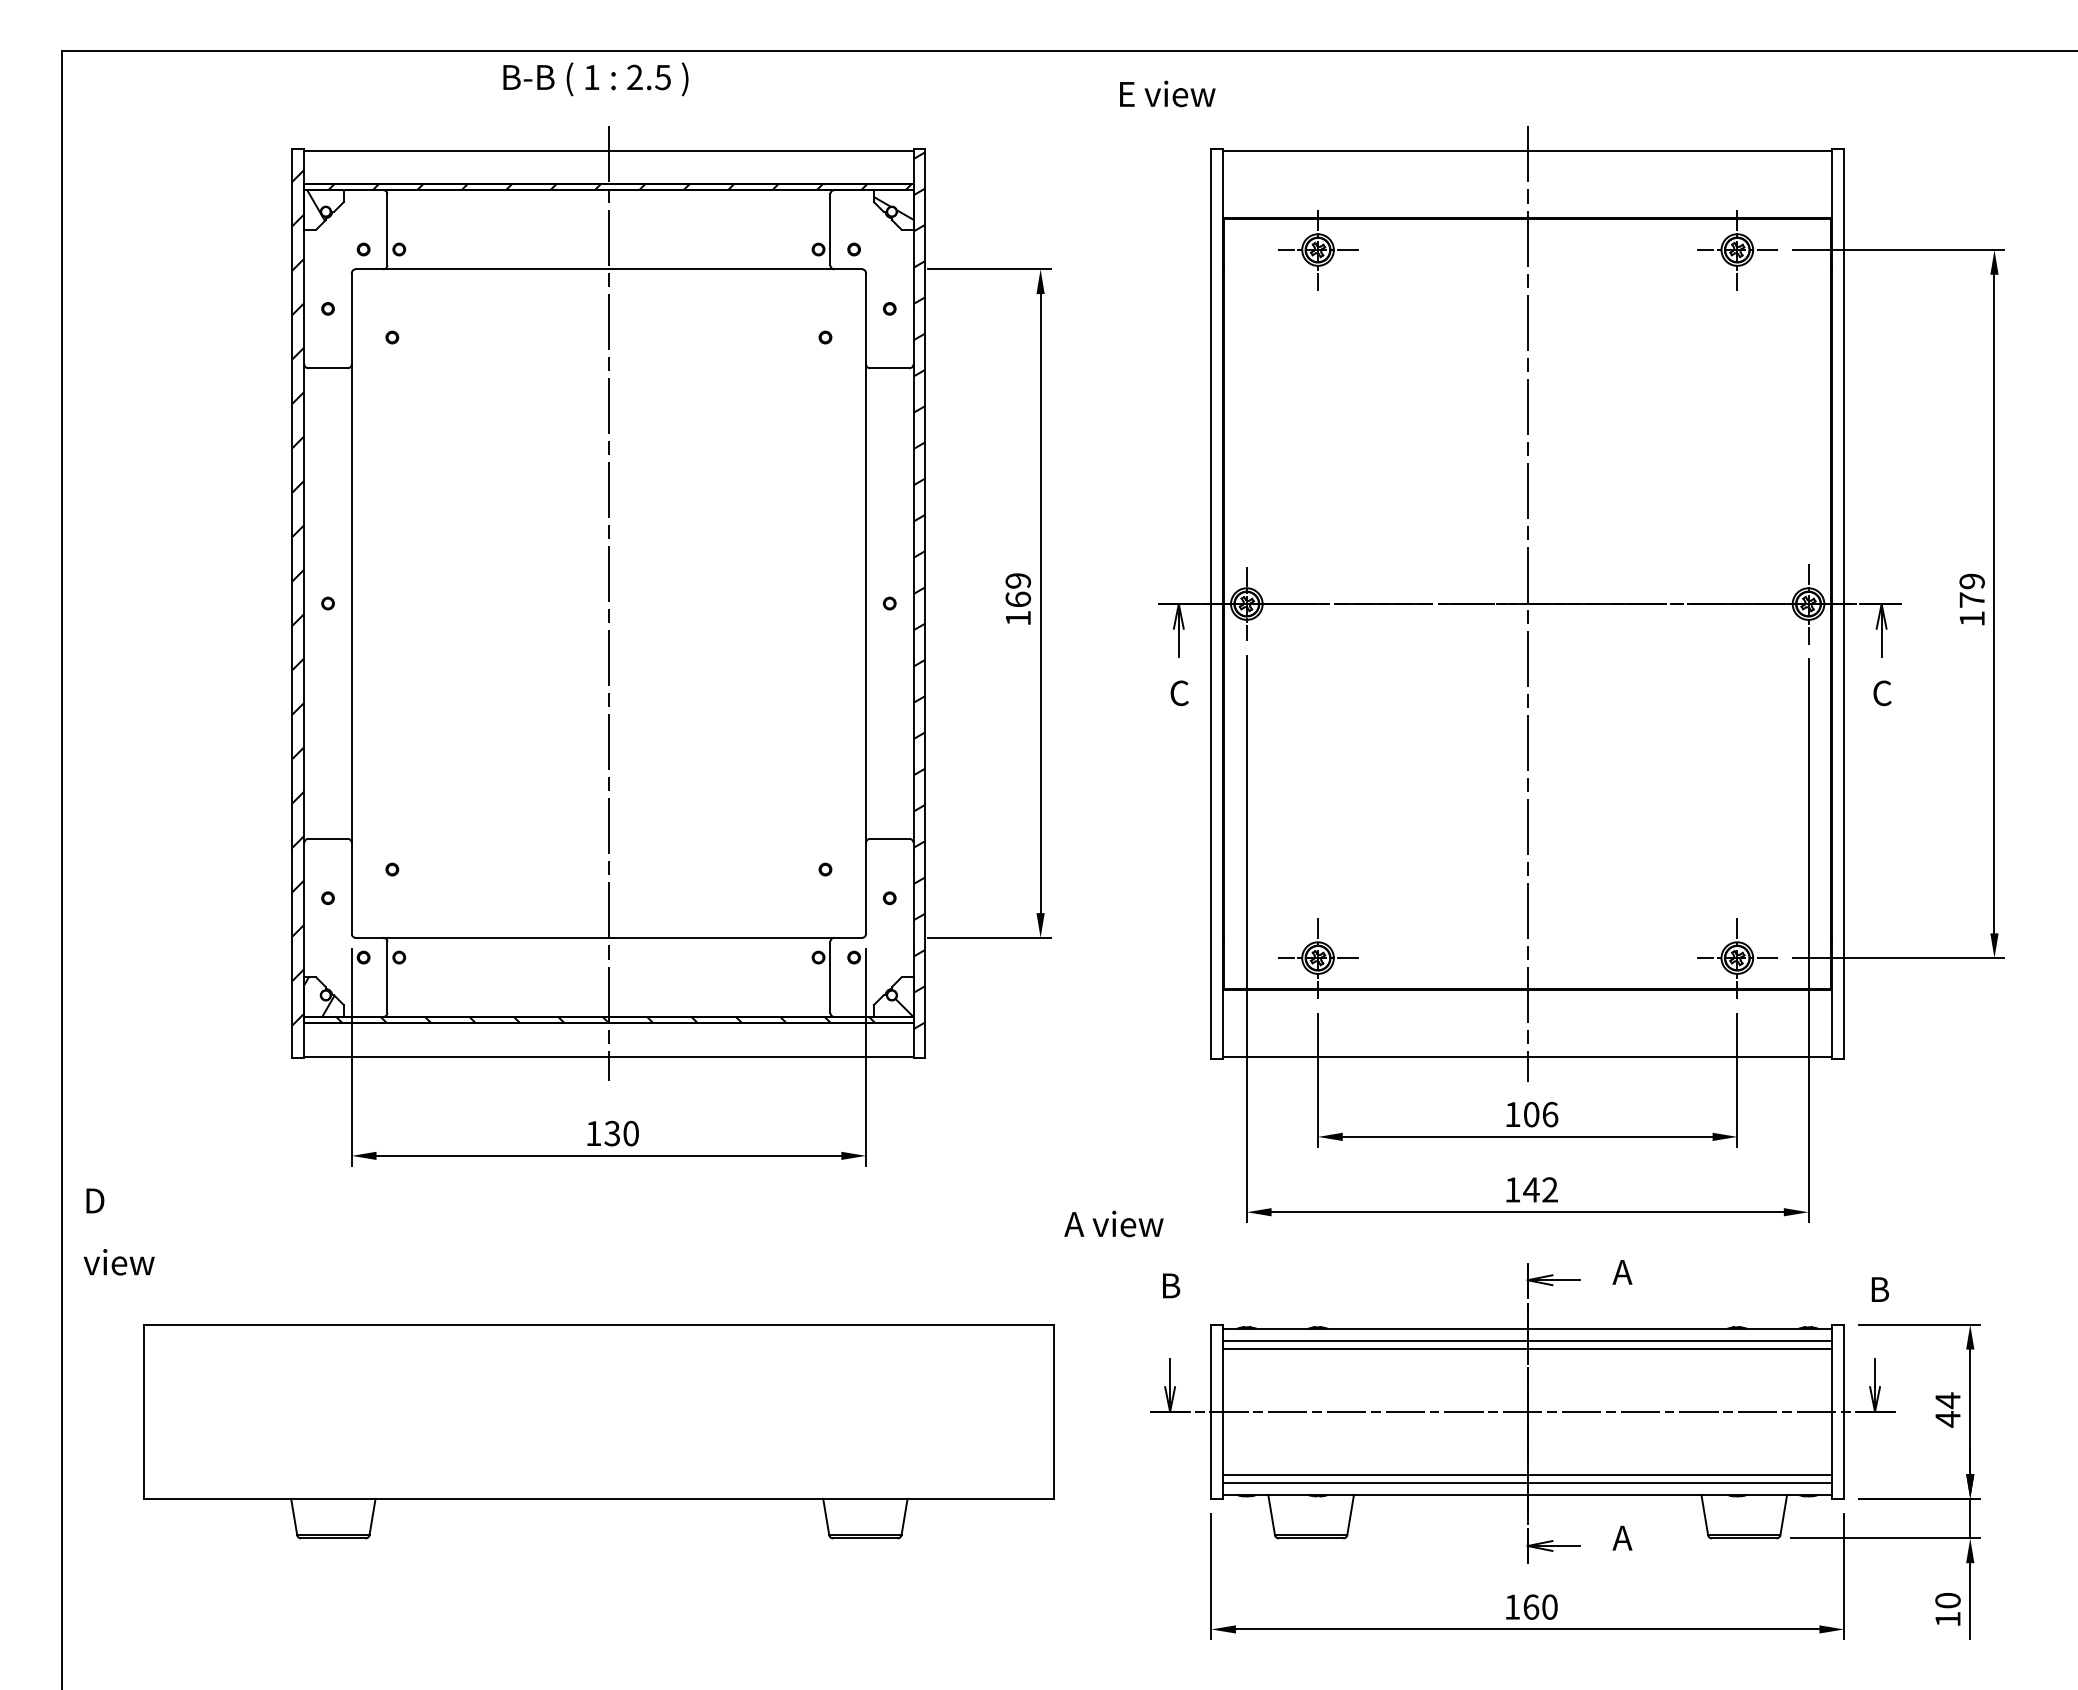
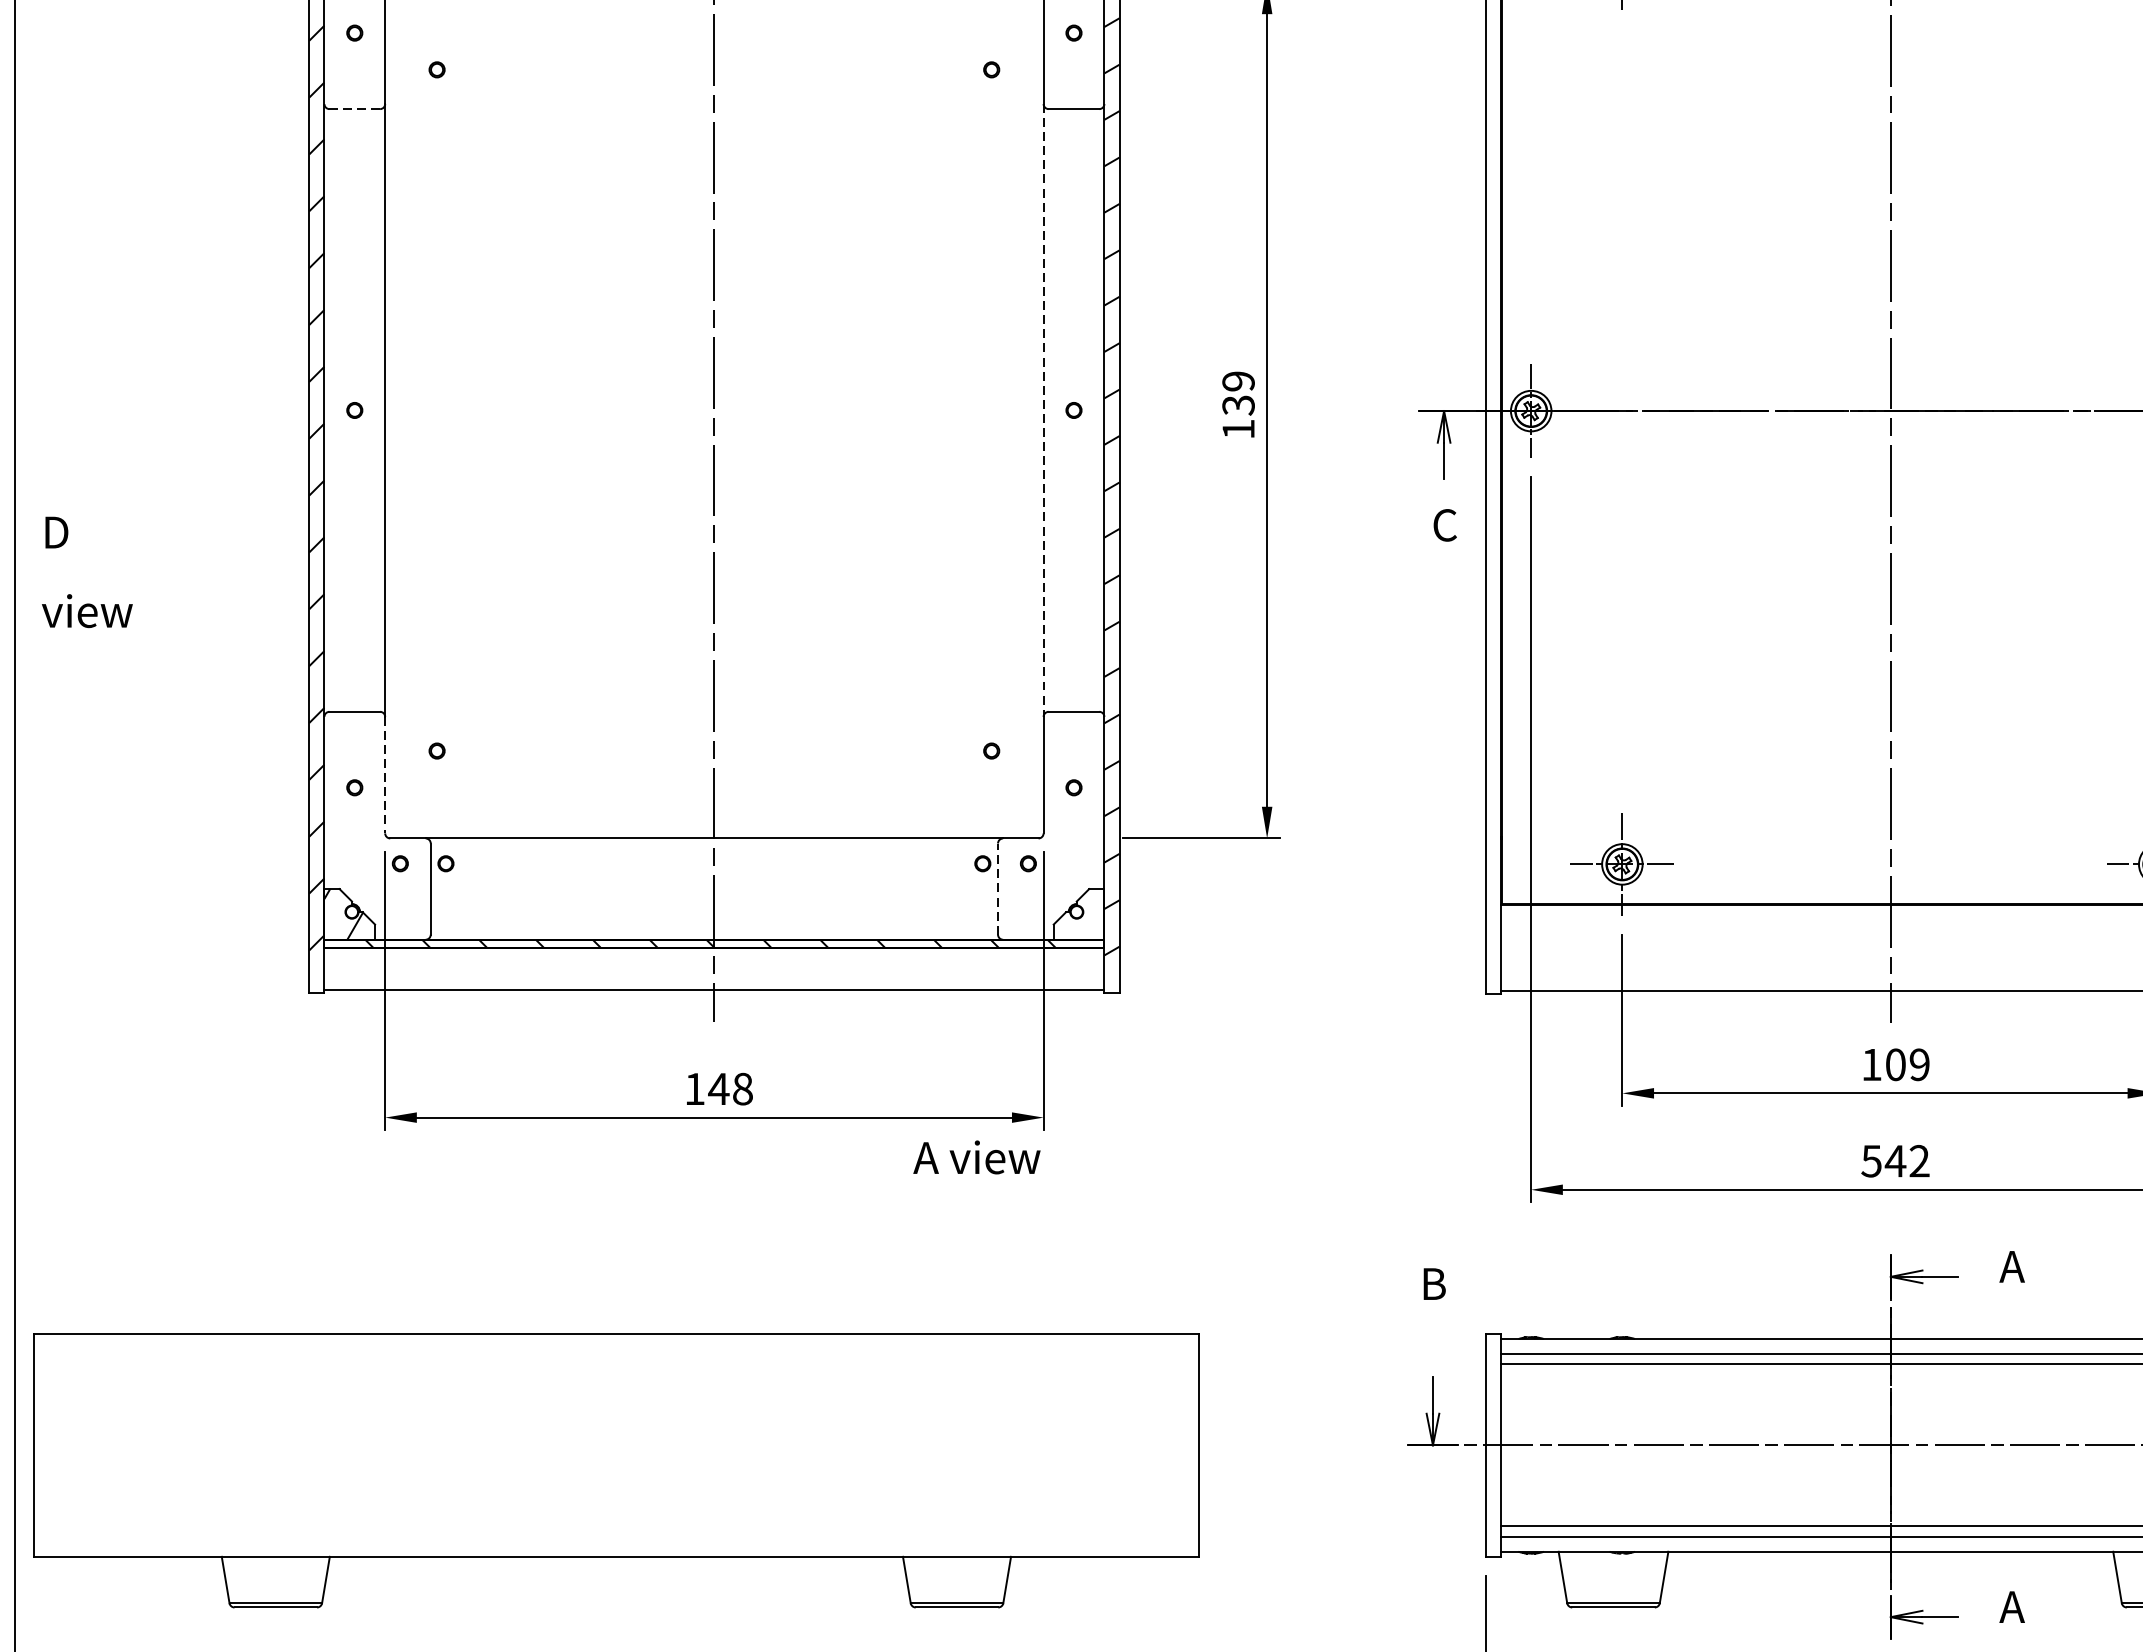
line: (328, 368) -> (355, 109), solid -> dashed
text: (1018, 599) -> (1238, 405), 169 -> 139
line: (866, 604) -> (1044, 411), solid -> dashed
line: (351, 888) -> (384, 775), solid -> dashed
line: (830, 977) -> (998, 889), solid -> dashed
hatch: (904, 1007) -> (1092, 927), removed
text: (1550, 1114) -> (1920, 1064), 106 -> 109
text: (620, 1133) -> (729, 1088), 130 -> 148
text: (1512, 1189) -> (1871, 1160), 142 -> 542
text: (1113, 1223) -> (976, 1156), moved
text: (118, 1231) -> (86, 571), moved
part: (598, 1431) -> (615, 1470), moved

